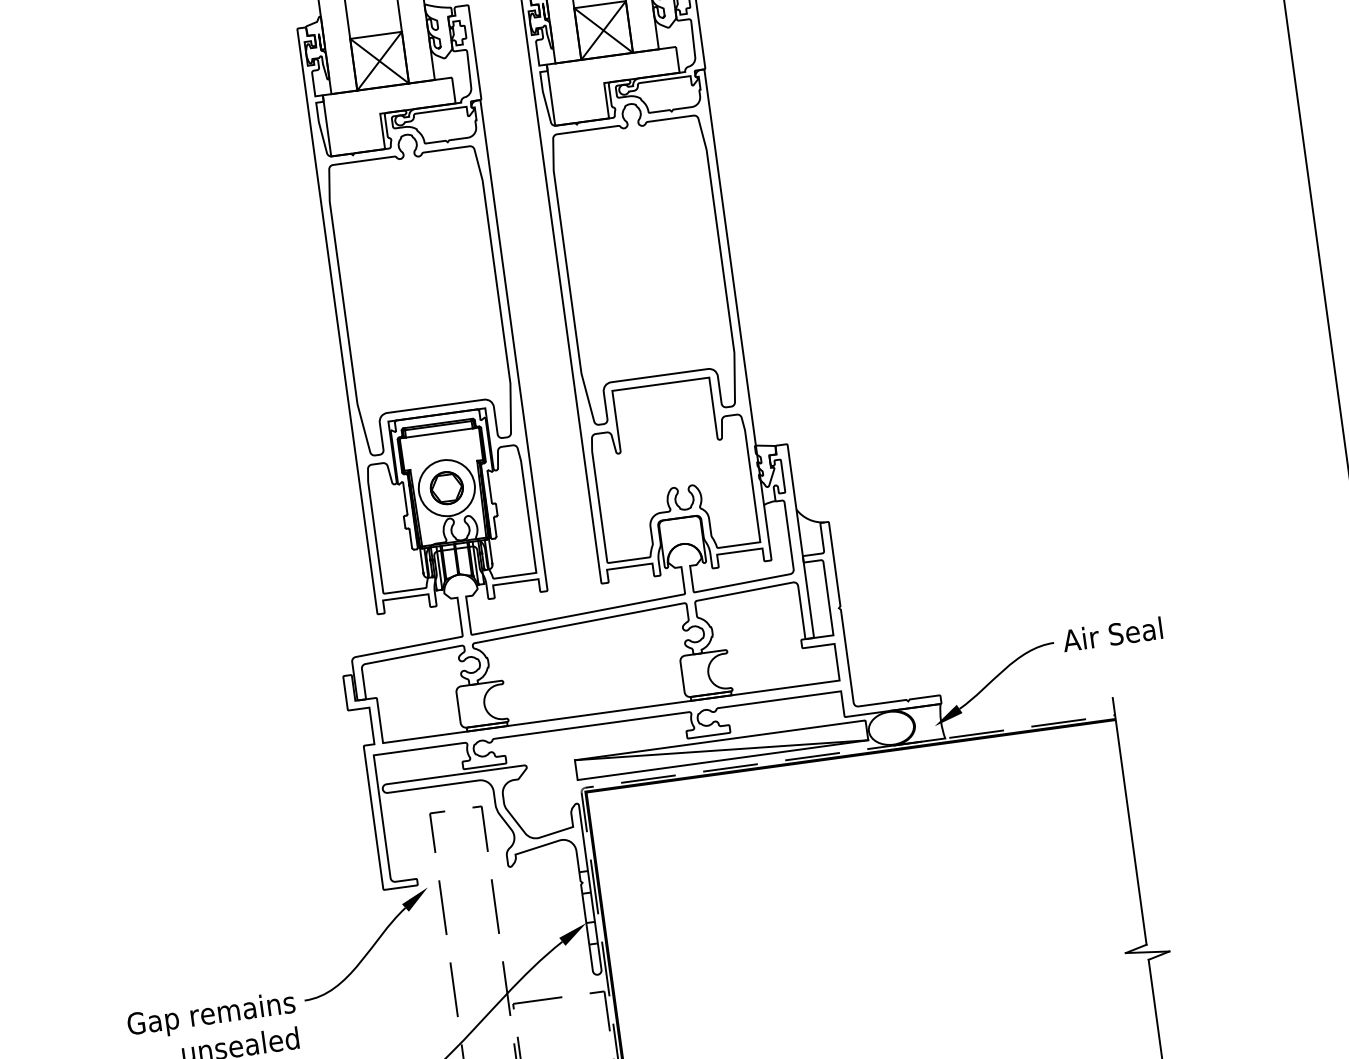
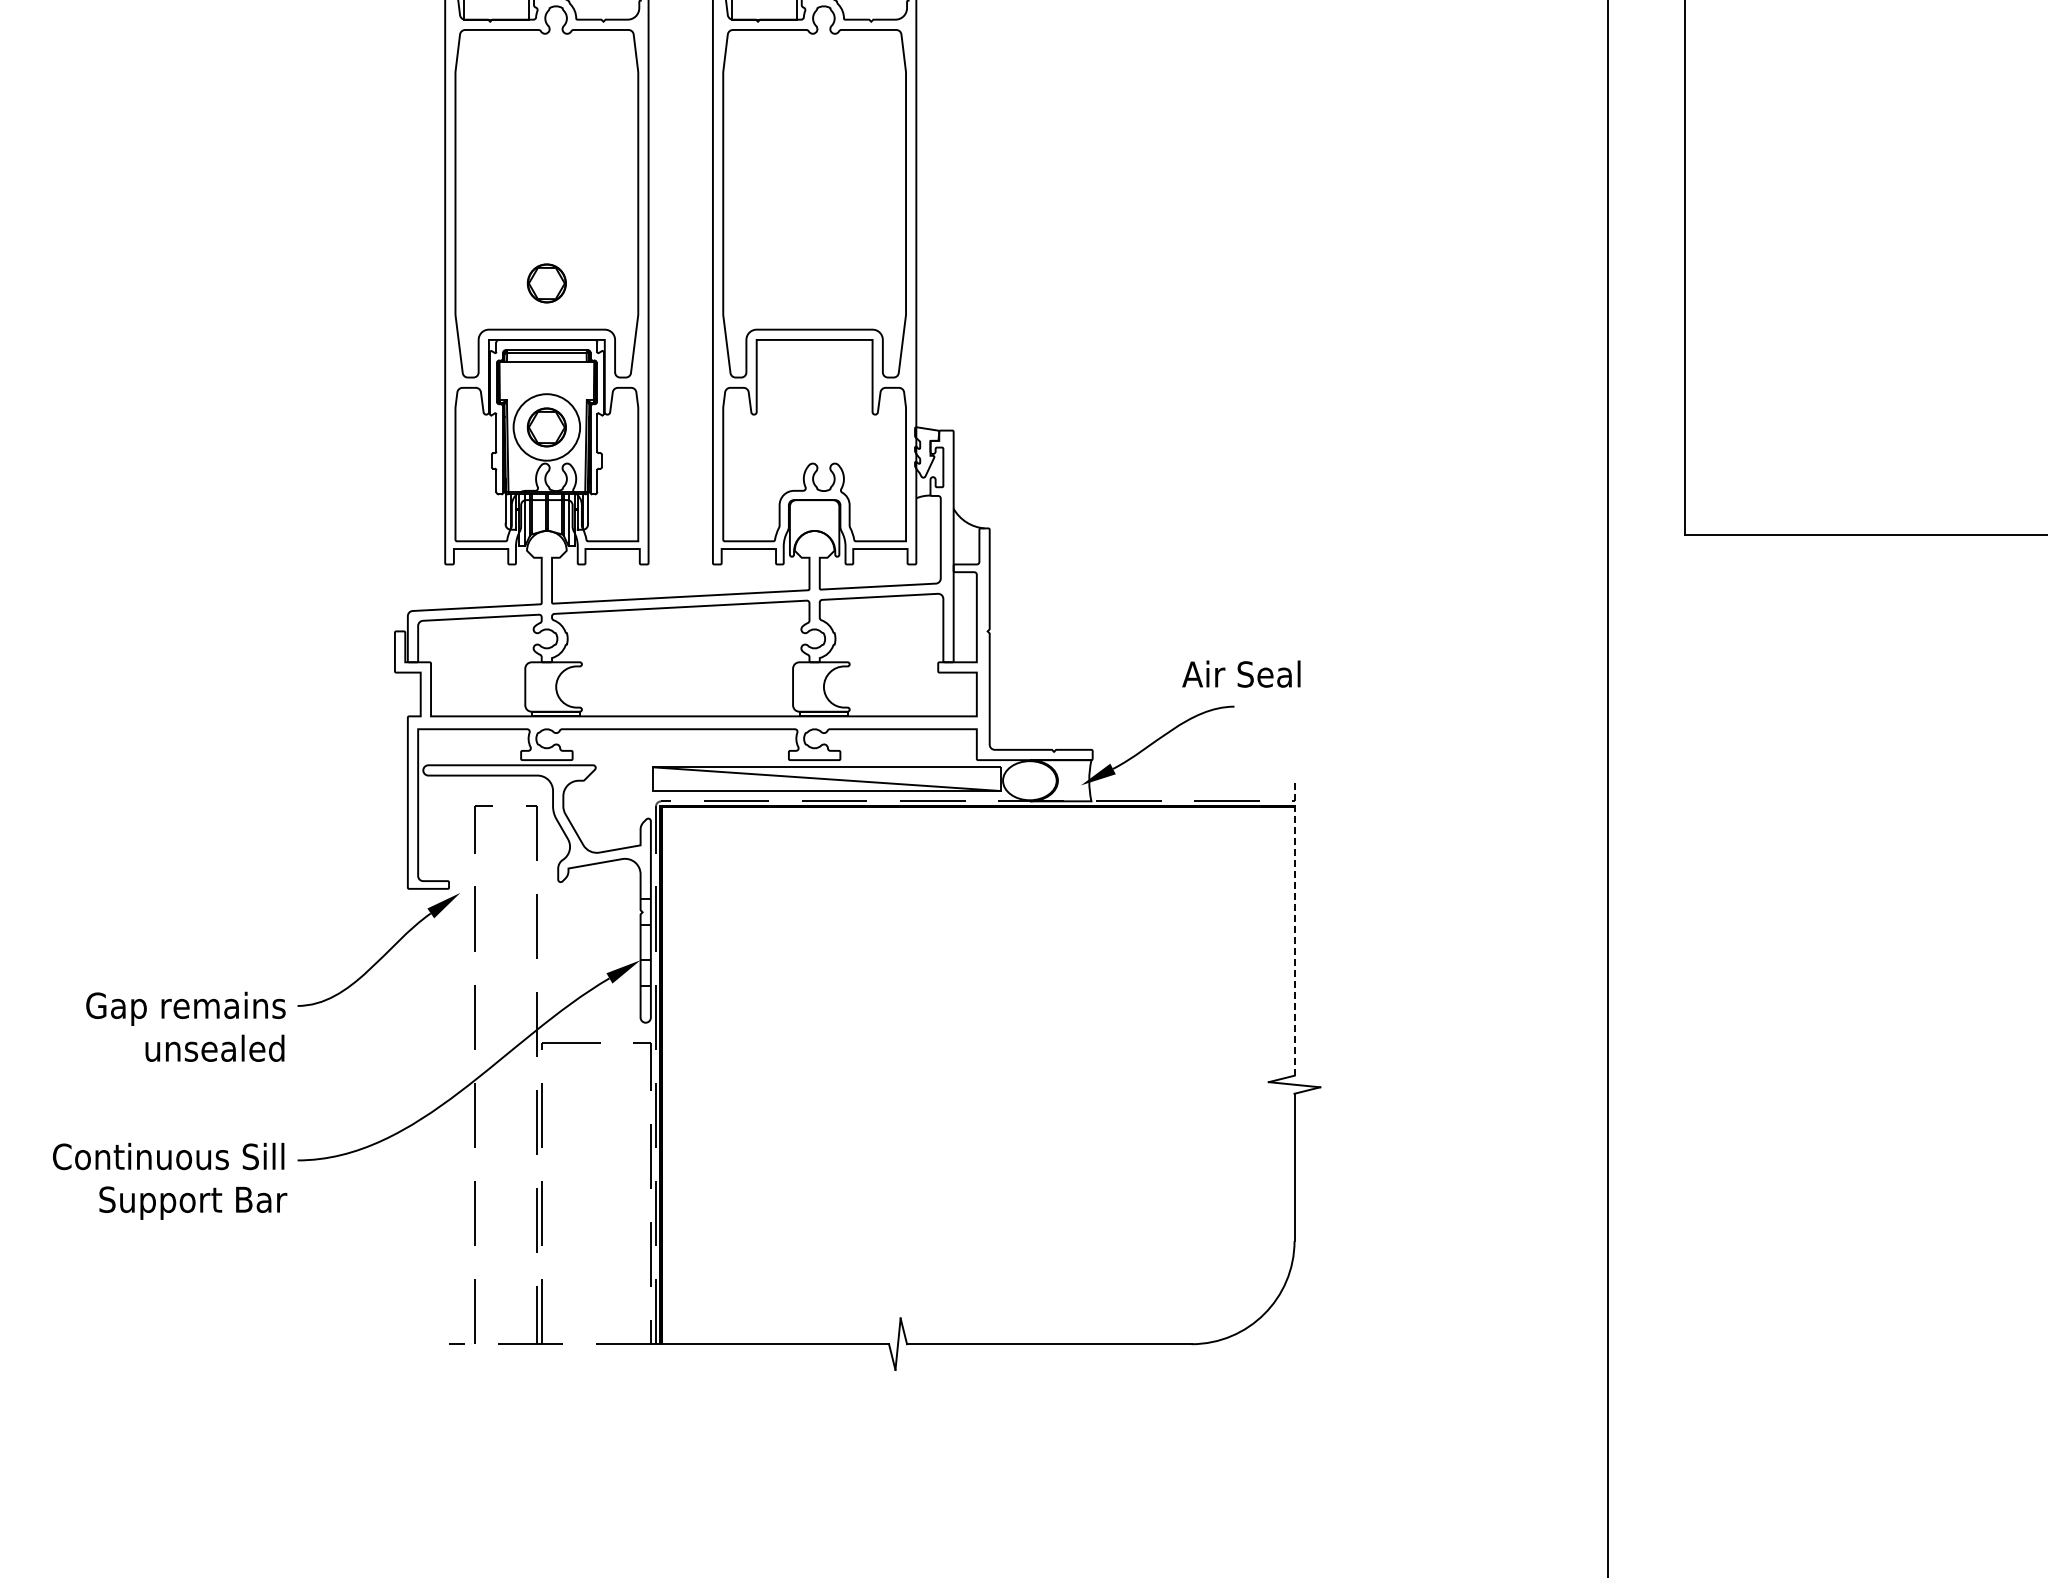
part: (430, 367) -> (546, 283), added
text: (1112, 633) -> (1241, 673), moved
line: (1129, 820) -> (1294, 927), solid -> dashed

